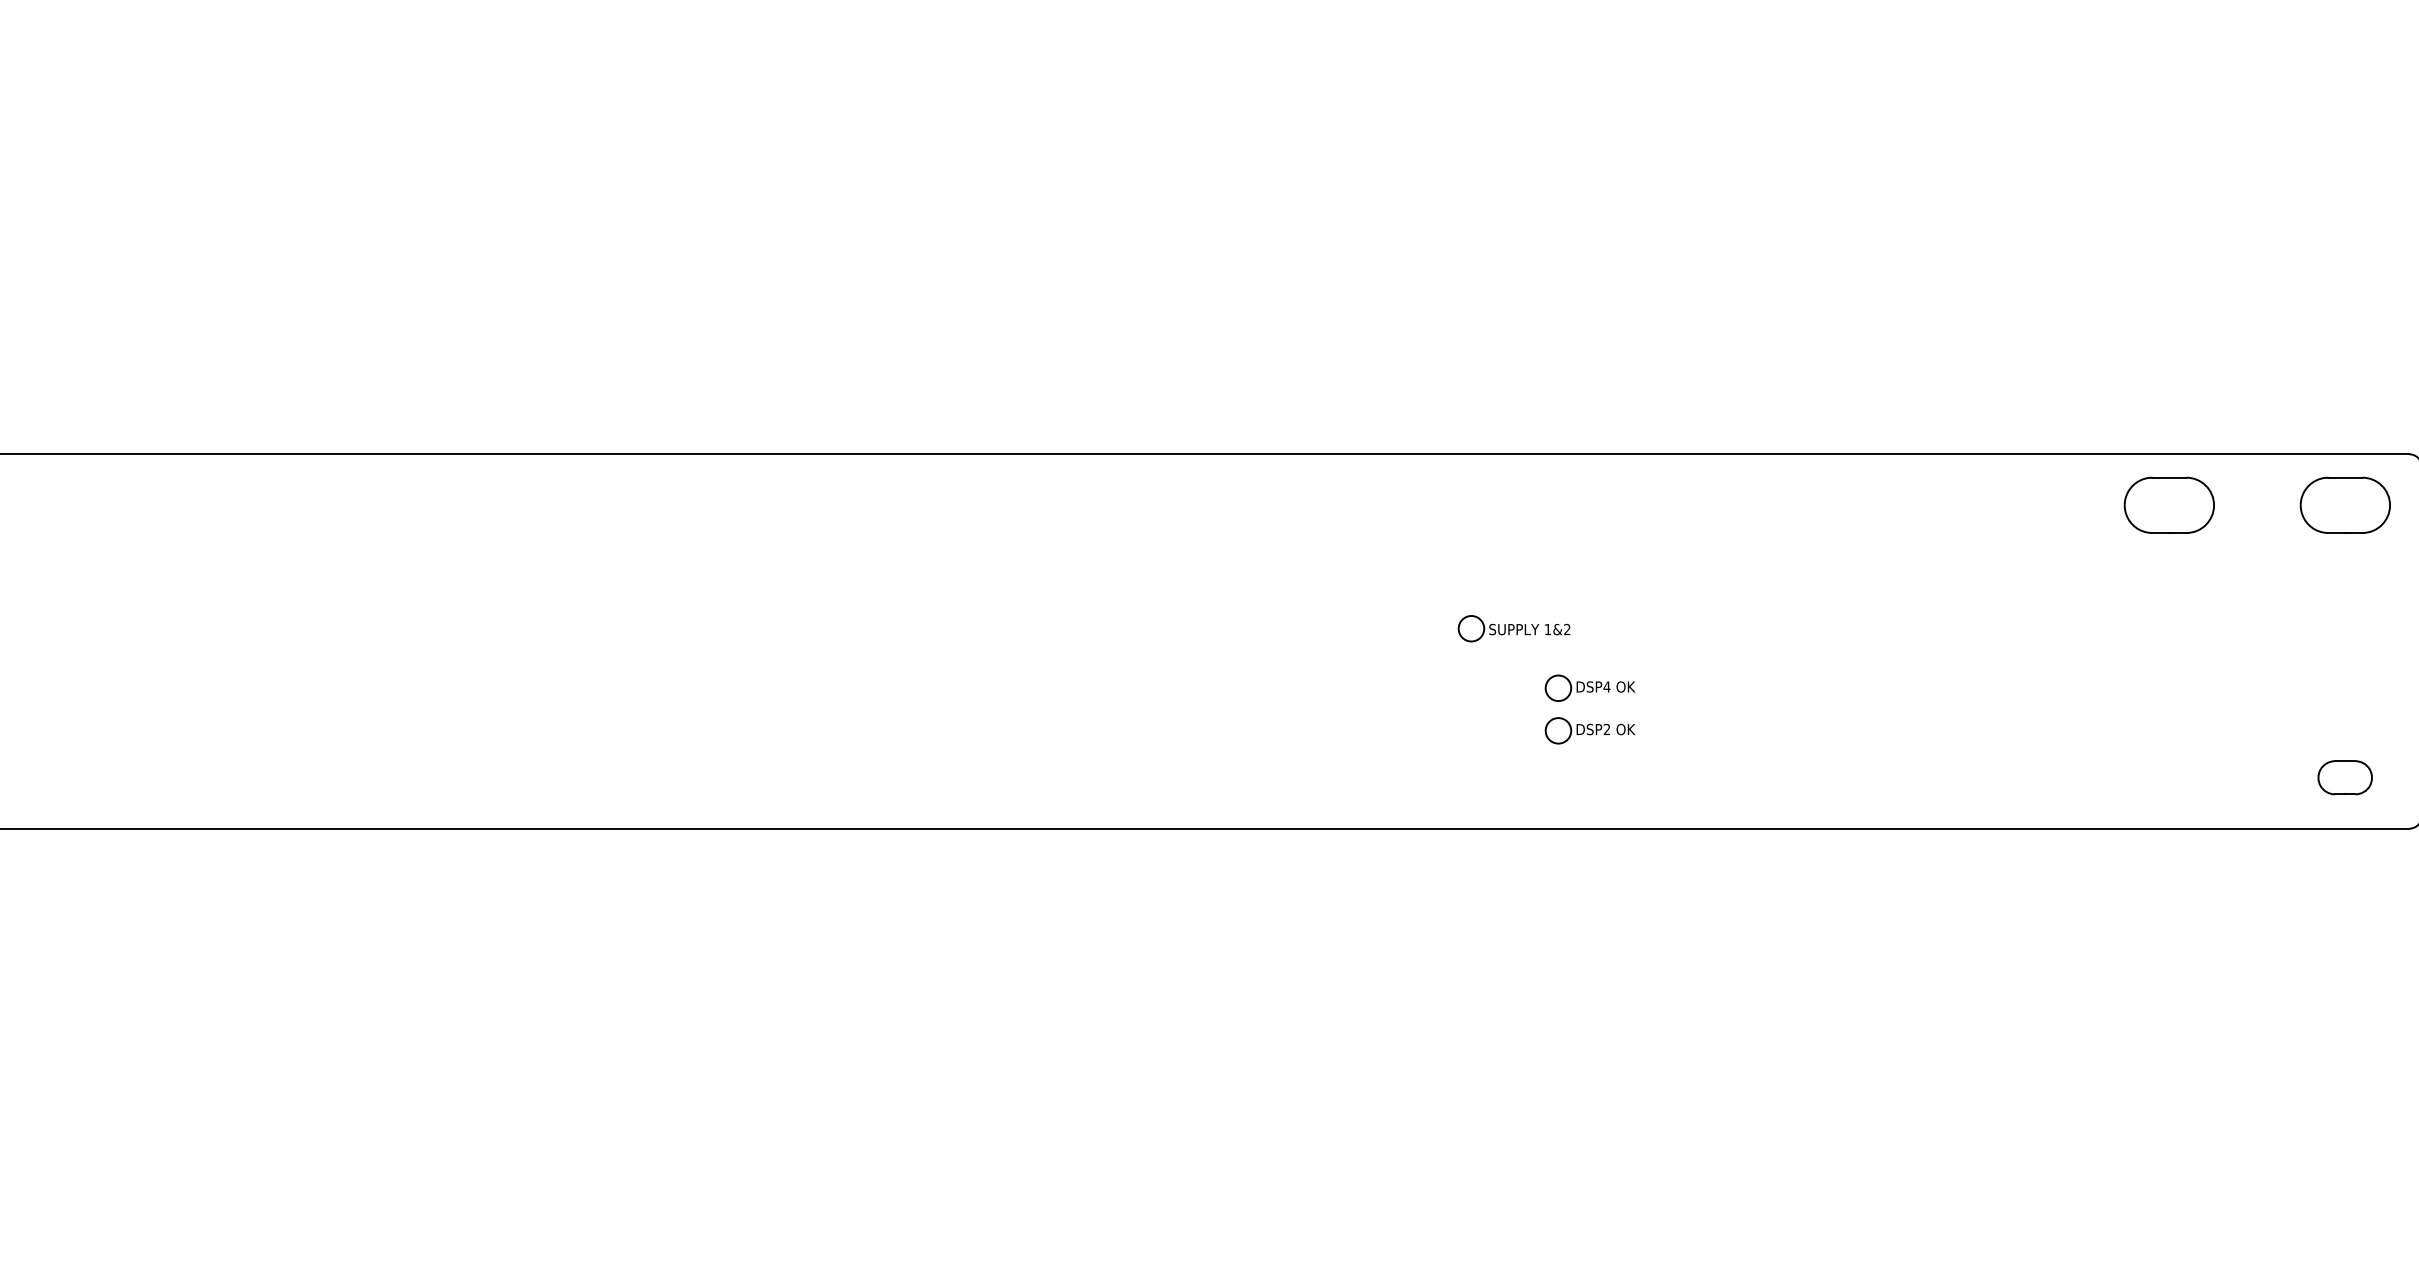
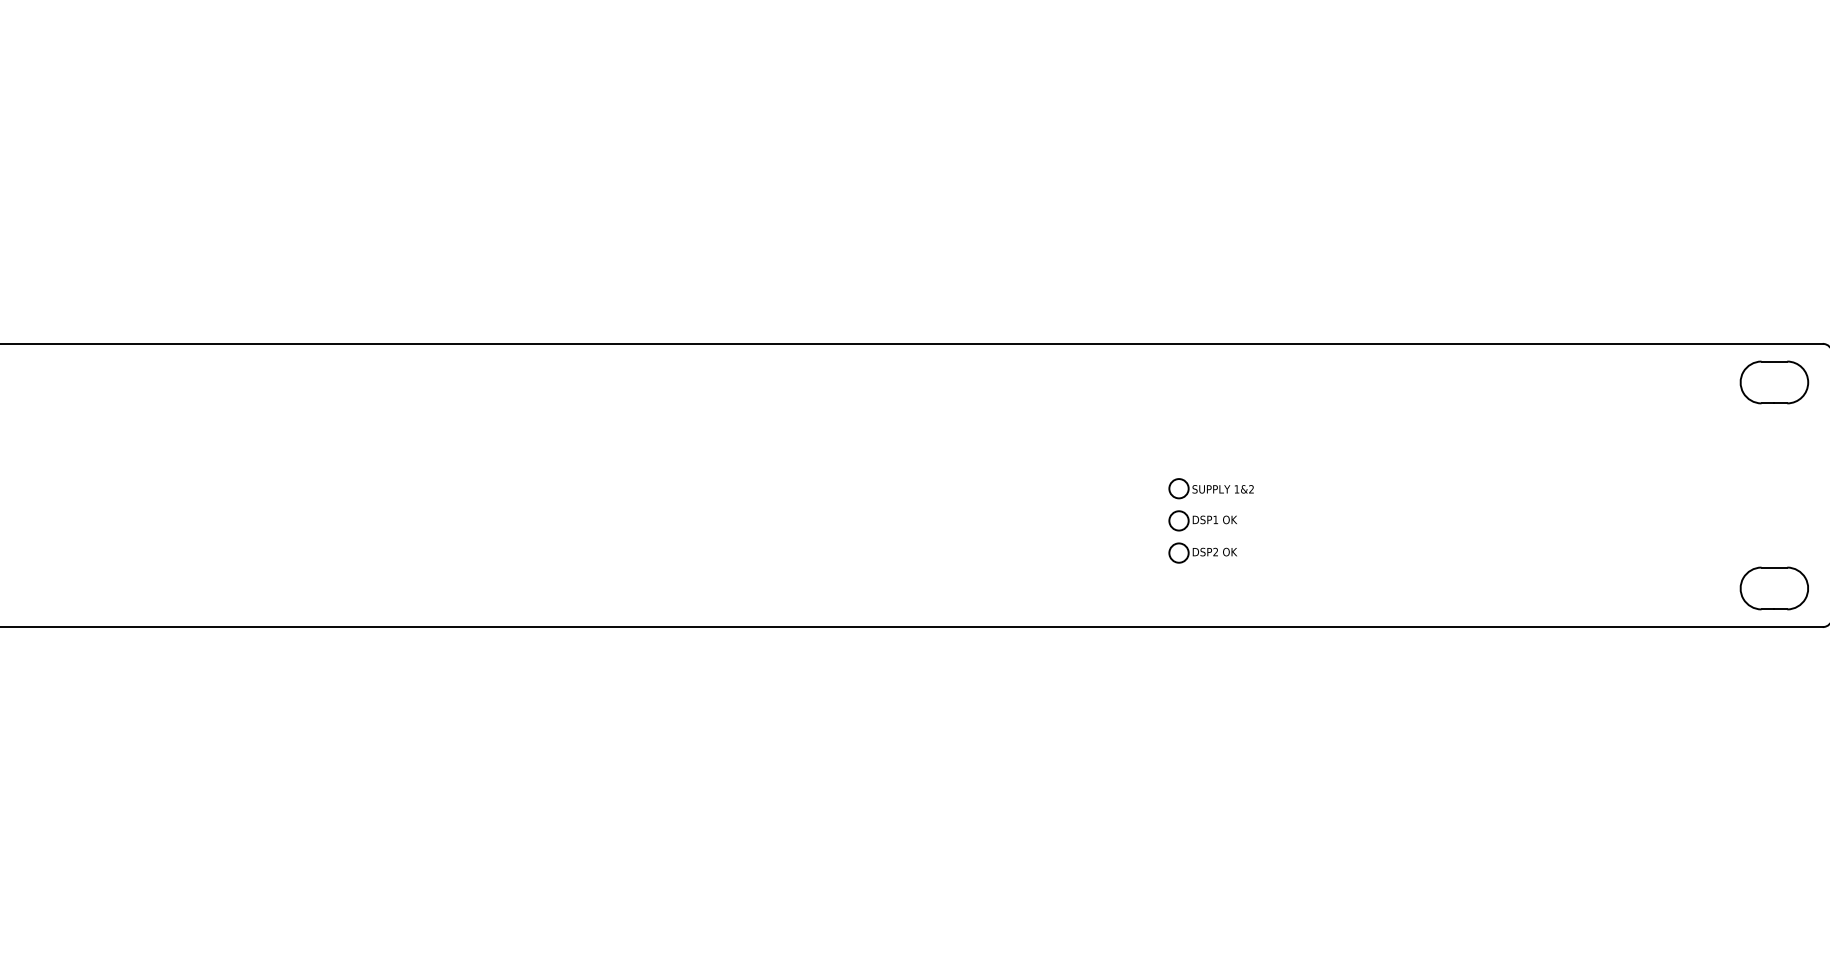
part: (2168, 504) -> (1640, 381), removed
part: (1513, 628) -> (1210, 488), moved
text: (1606, 686) -> (1215, 519), DSP4 -> DSP1
part: (2344, 777) -> (1773, 588), size x1.67

